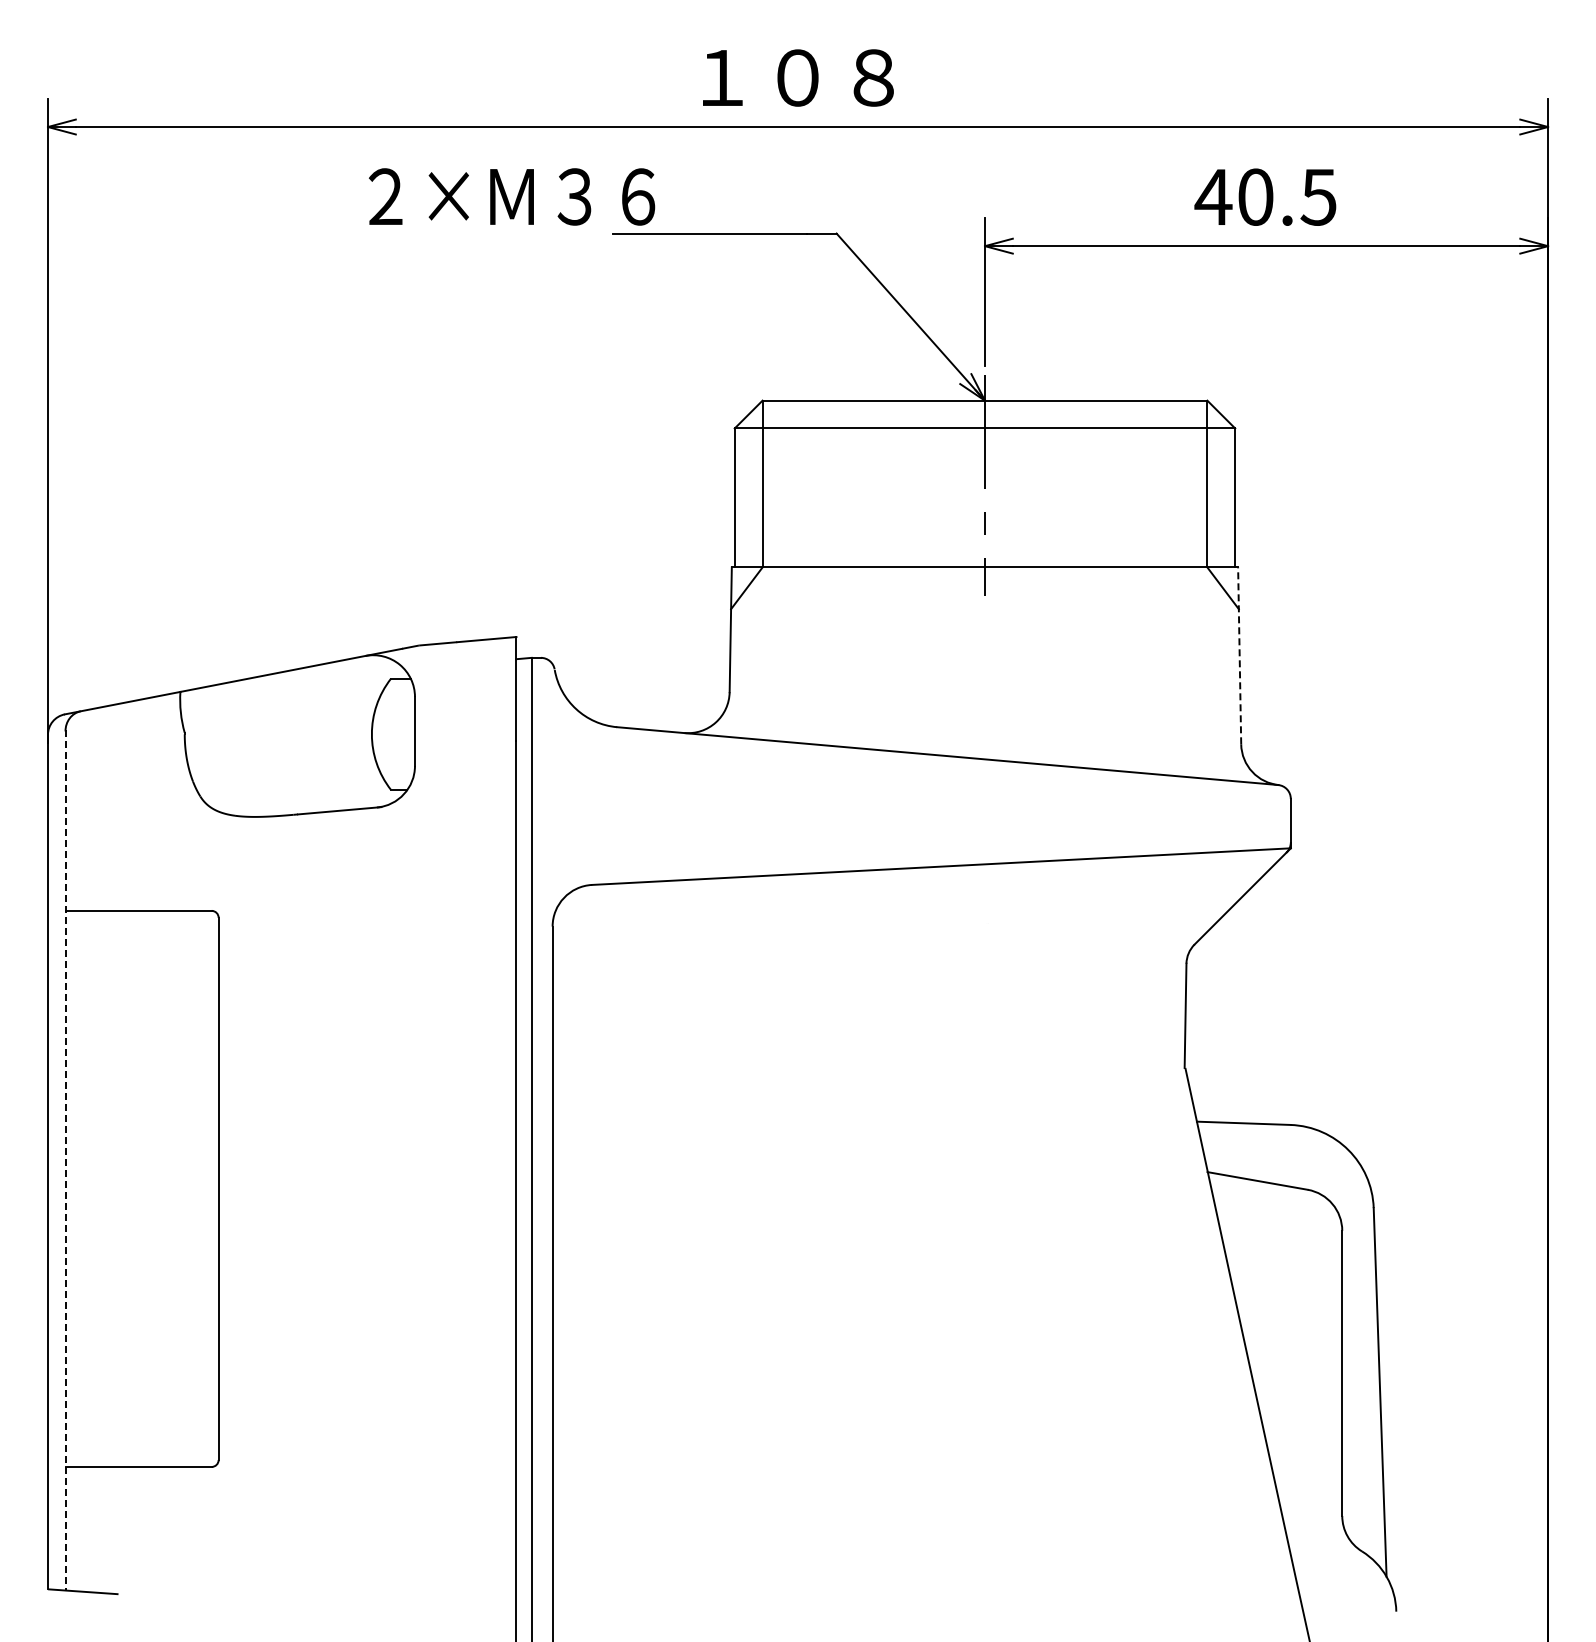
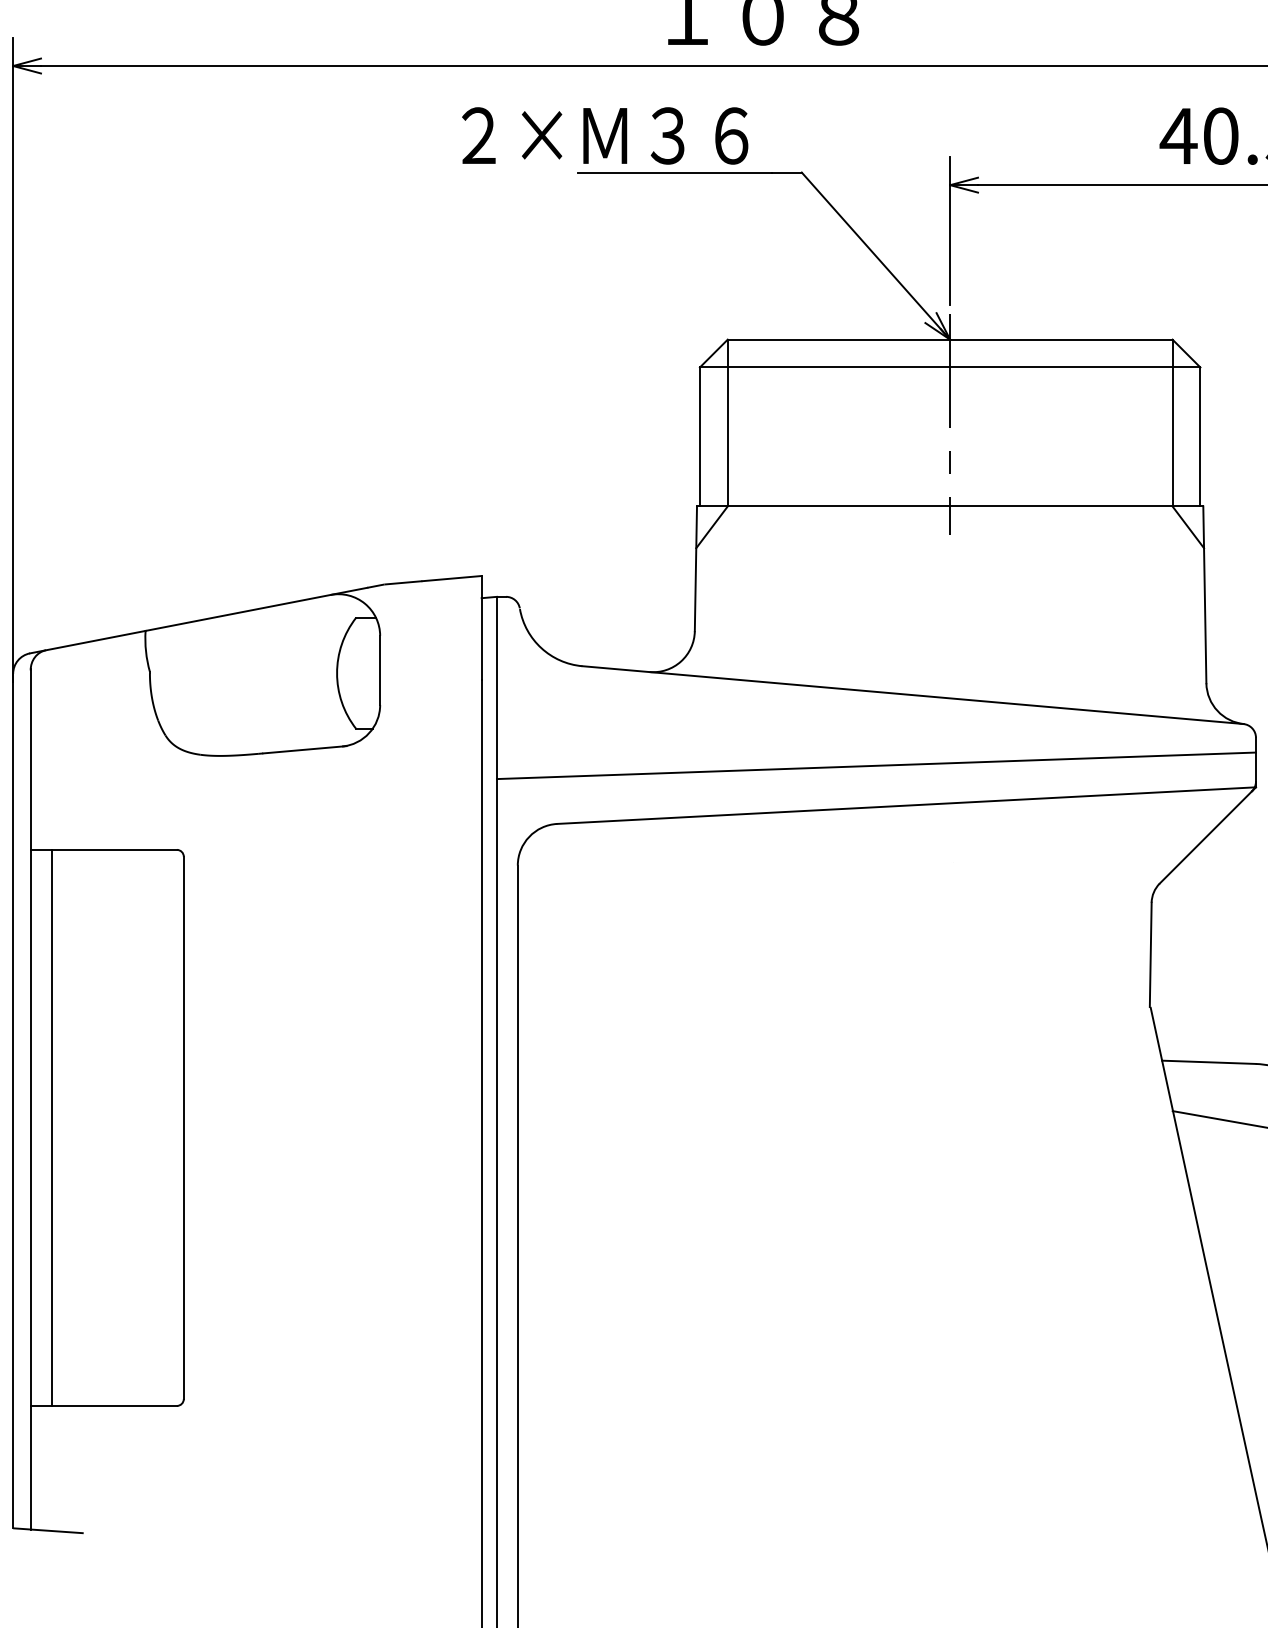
text: (512, 196) -> (605, 135), moved
line: (1239, 655) -> (1204, 594), dashed -> solid
line: (910, 826) -> (875, 765), added
line: (65, 1160) -> (30, 1099), dashed -> solid
line: (86, 1188) -> (51, 1127), added

